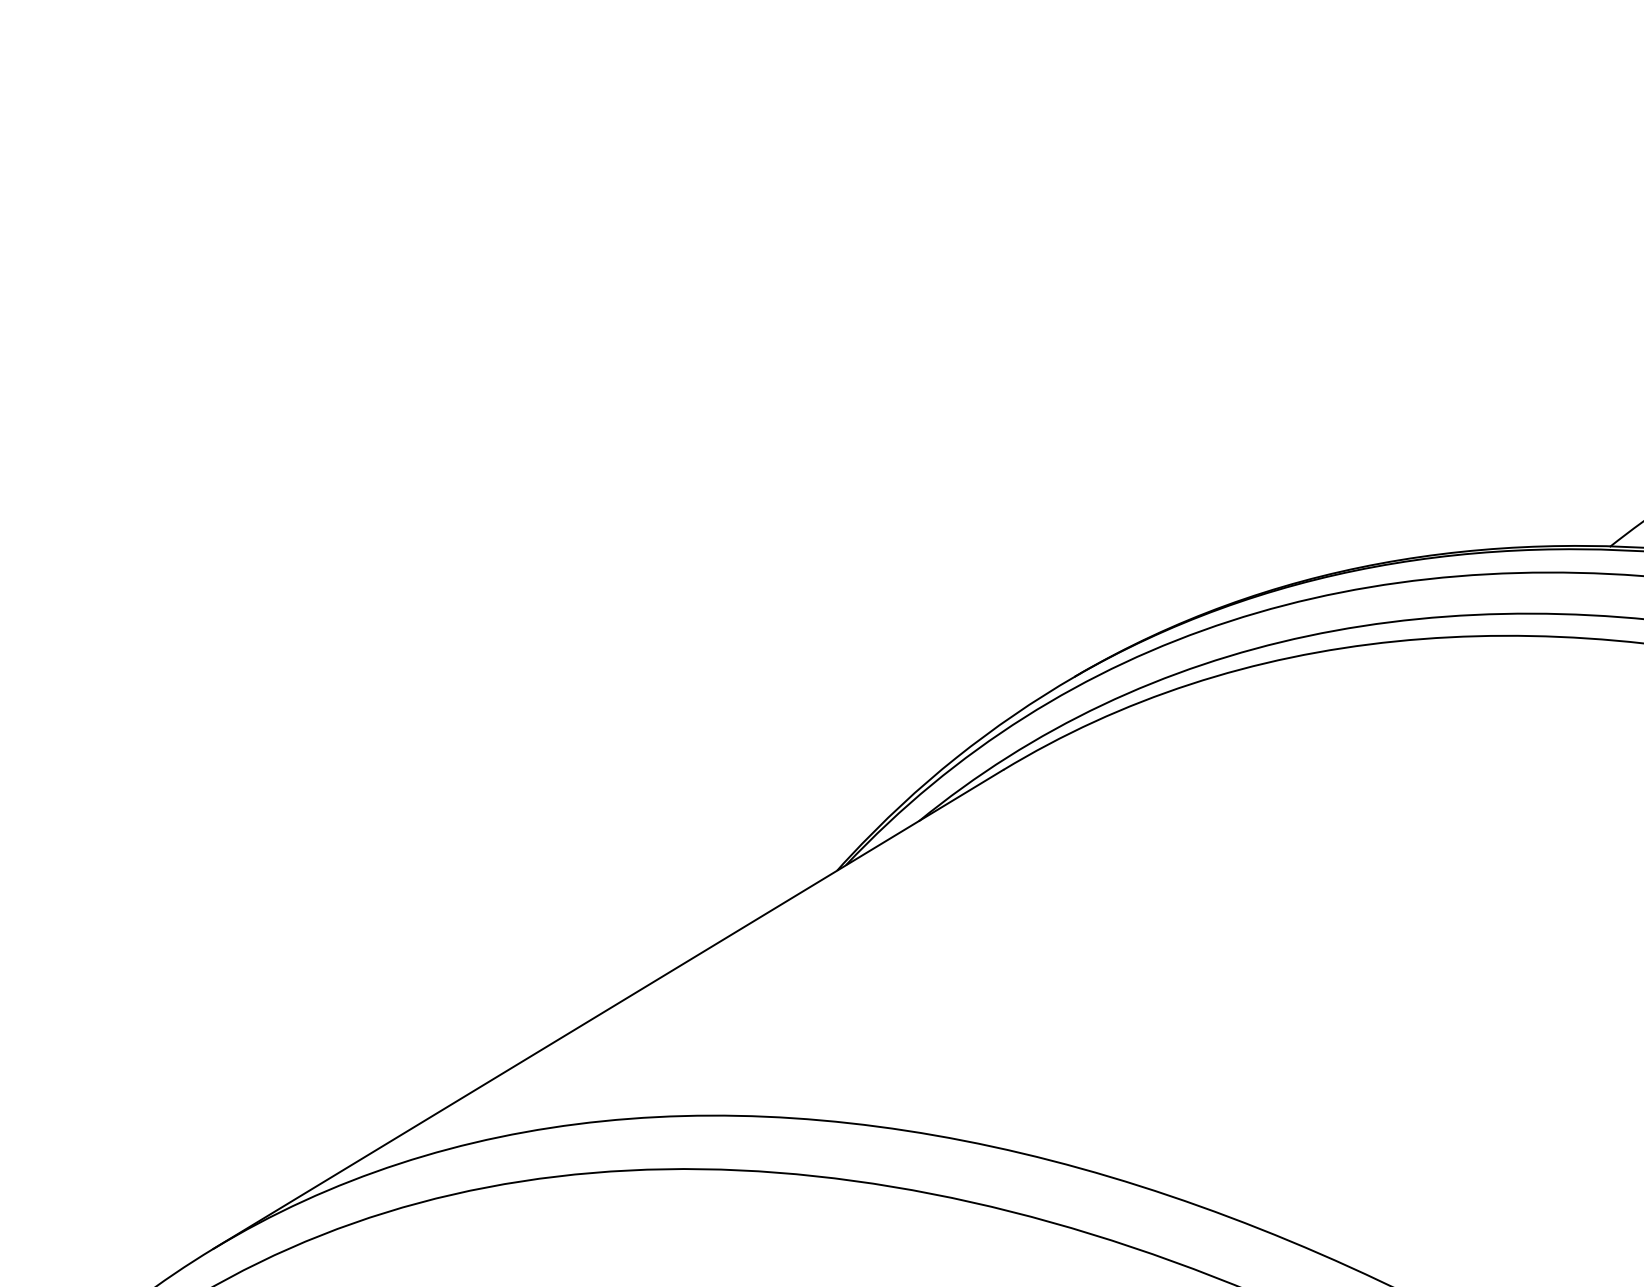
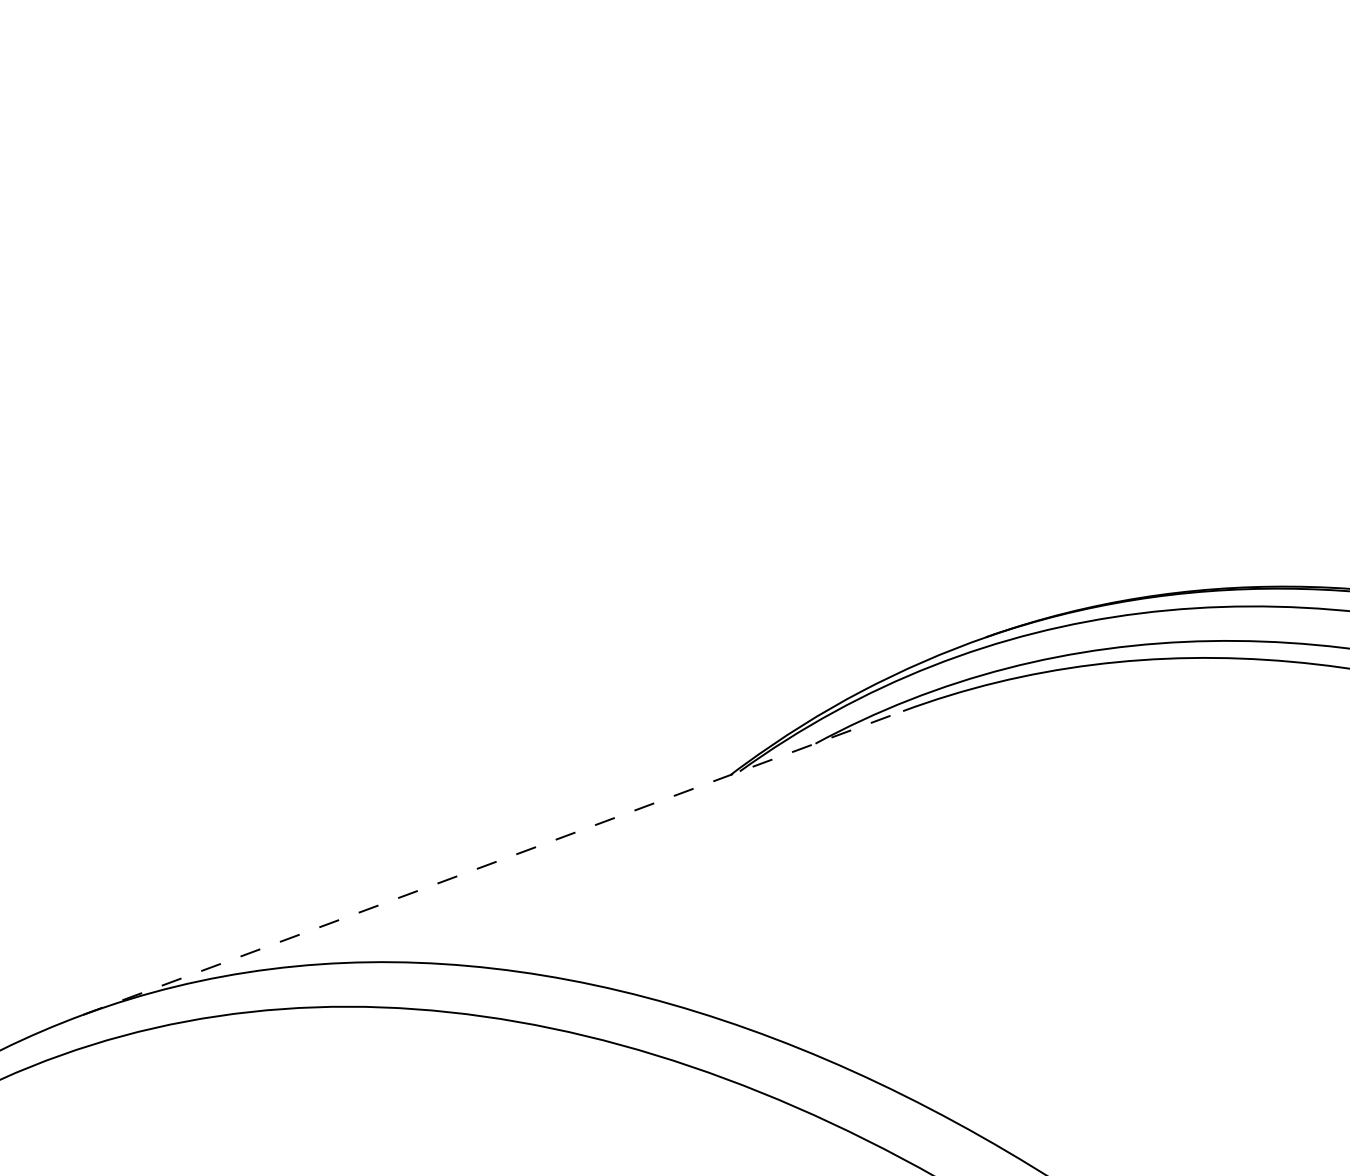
line: (608, 1009) -> (493, 863), solid -> dashed

